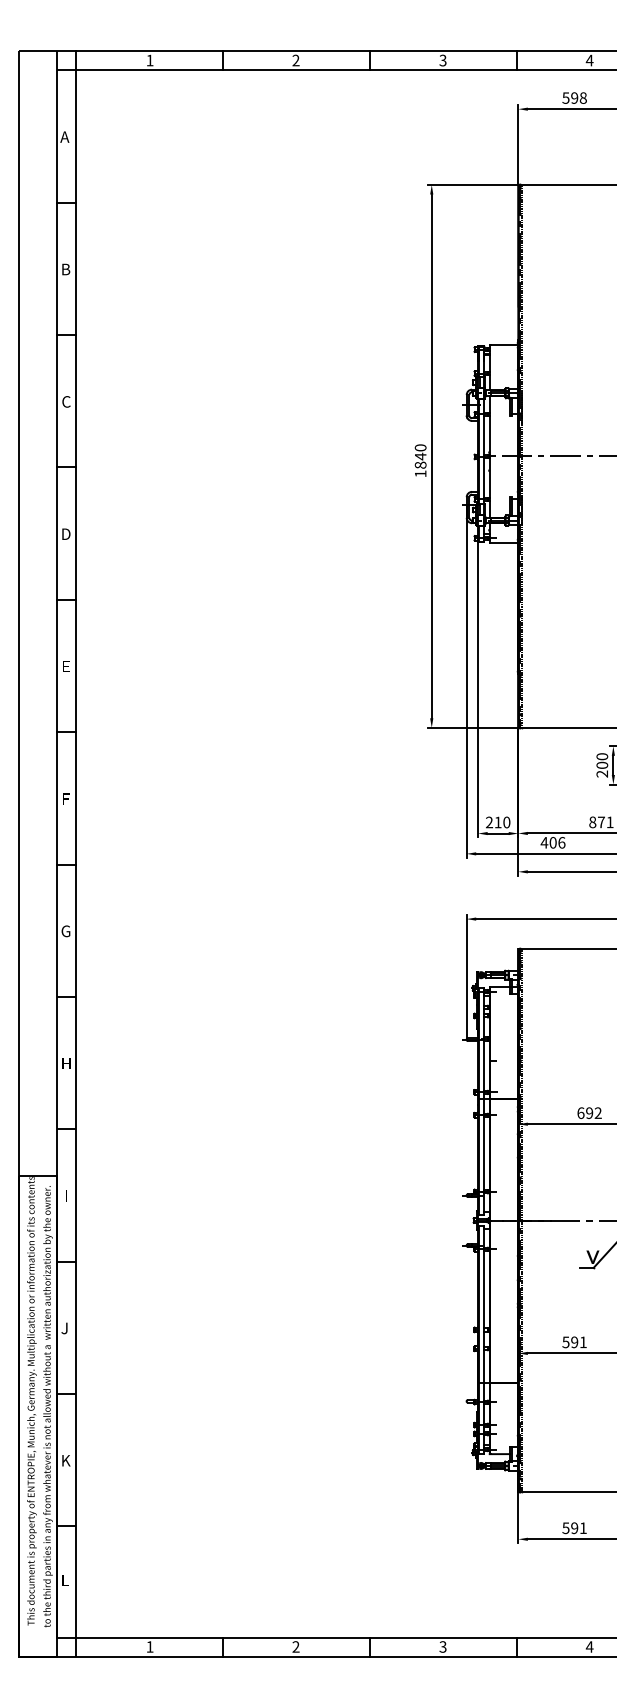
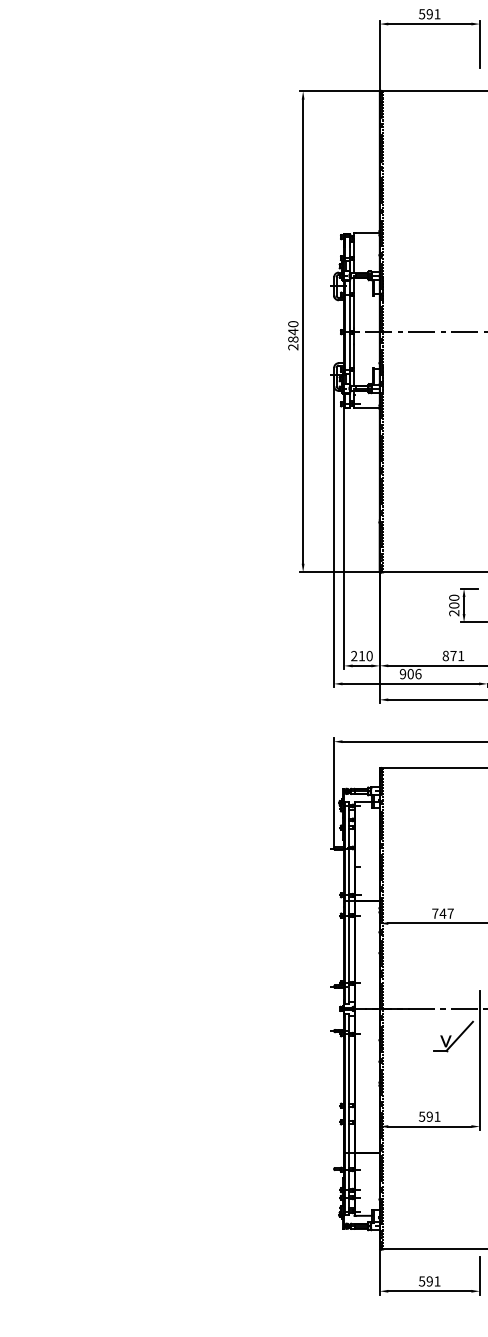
text: (582, 97) -> (436, 13), 598 -> 591
text: (420, 473) -> (293, 346), 1840 -> 2840
text: (544, 842) -> (403, 673), 406 -> 906
text: (589, 1113) -> (442, 913), 692 -> 747

